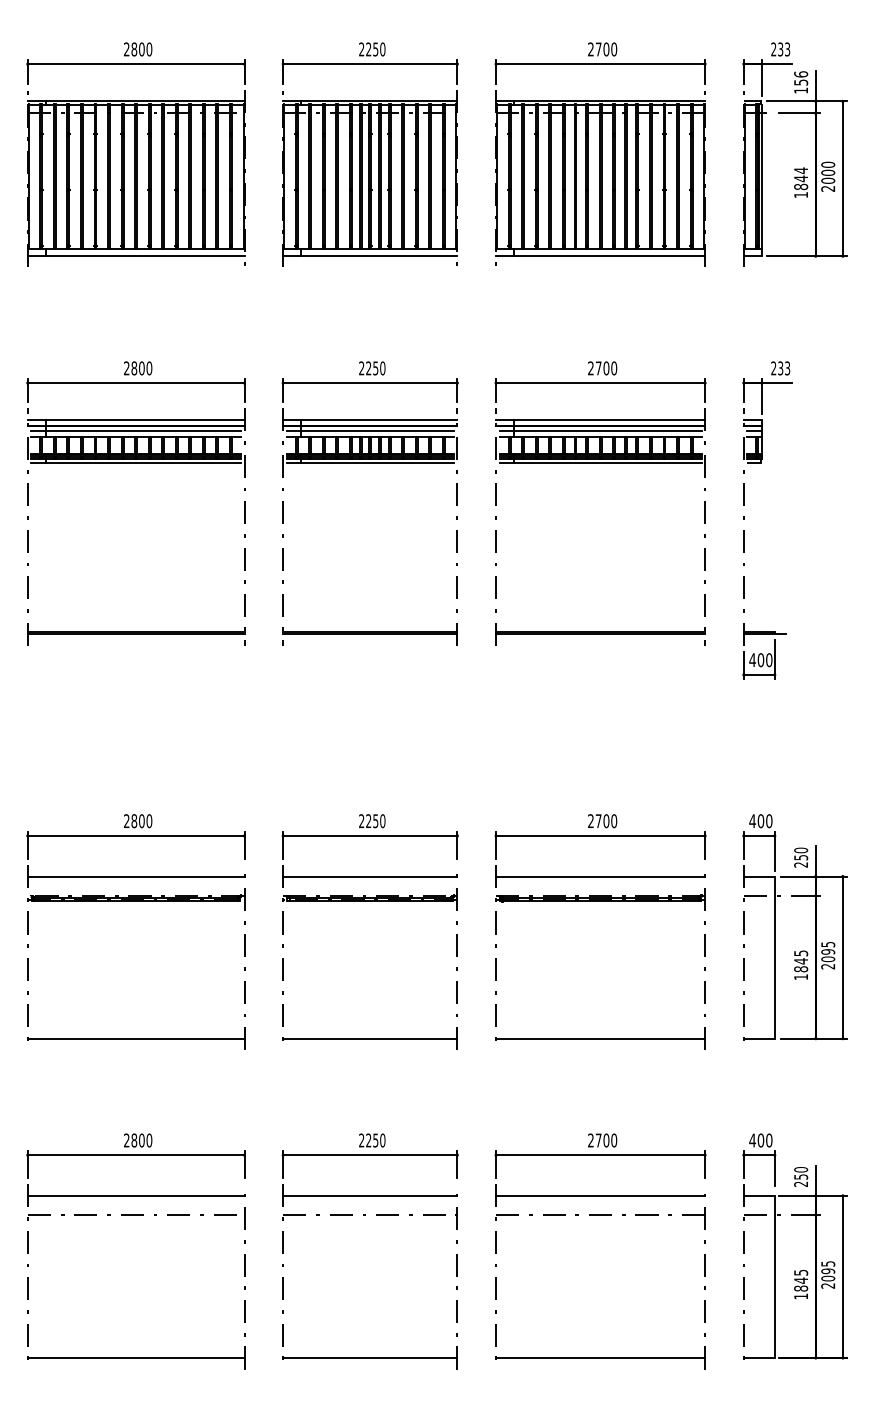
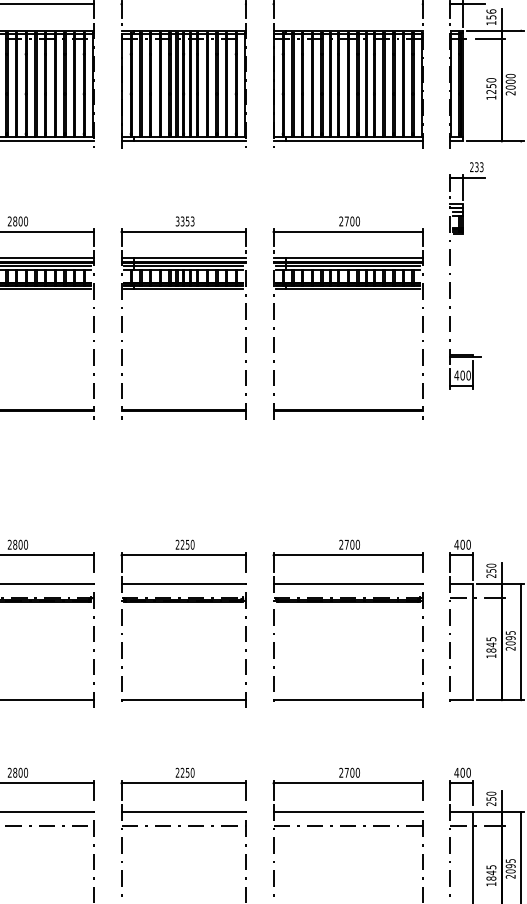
line: (370, 64) -> (183, 4), removed
line: (600, 64) -> (348, 4), removed
text: (801, 178) -> (491, 85), 1844 -> 1250
line: (842, 178) -> (520, 85), removed
text: (372, 368) -> (185, 221), 2250 -> 3353
part: (744, 519) -> (450, 275), moved

